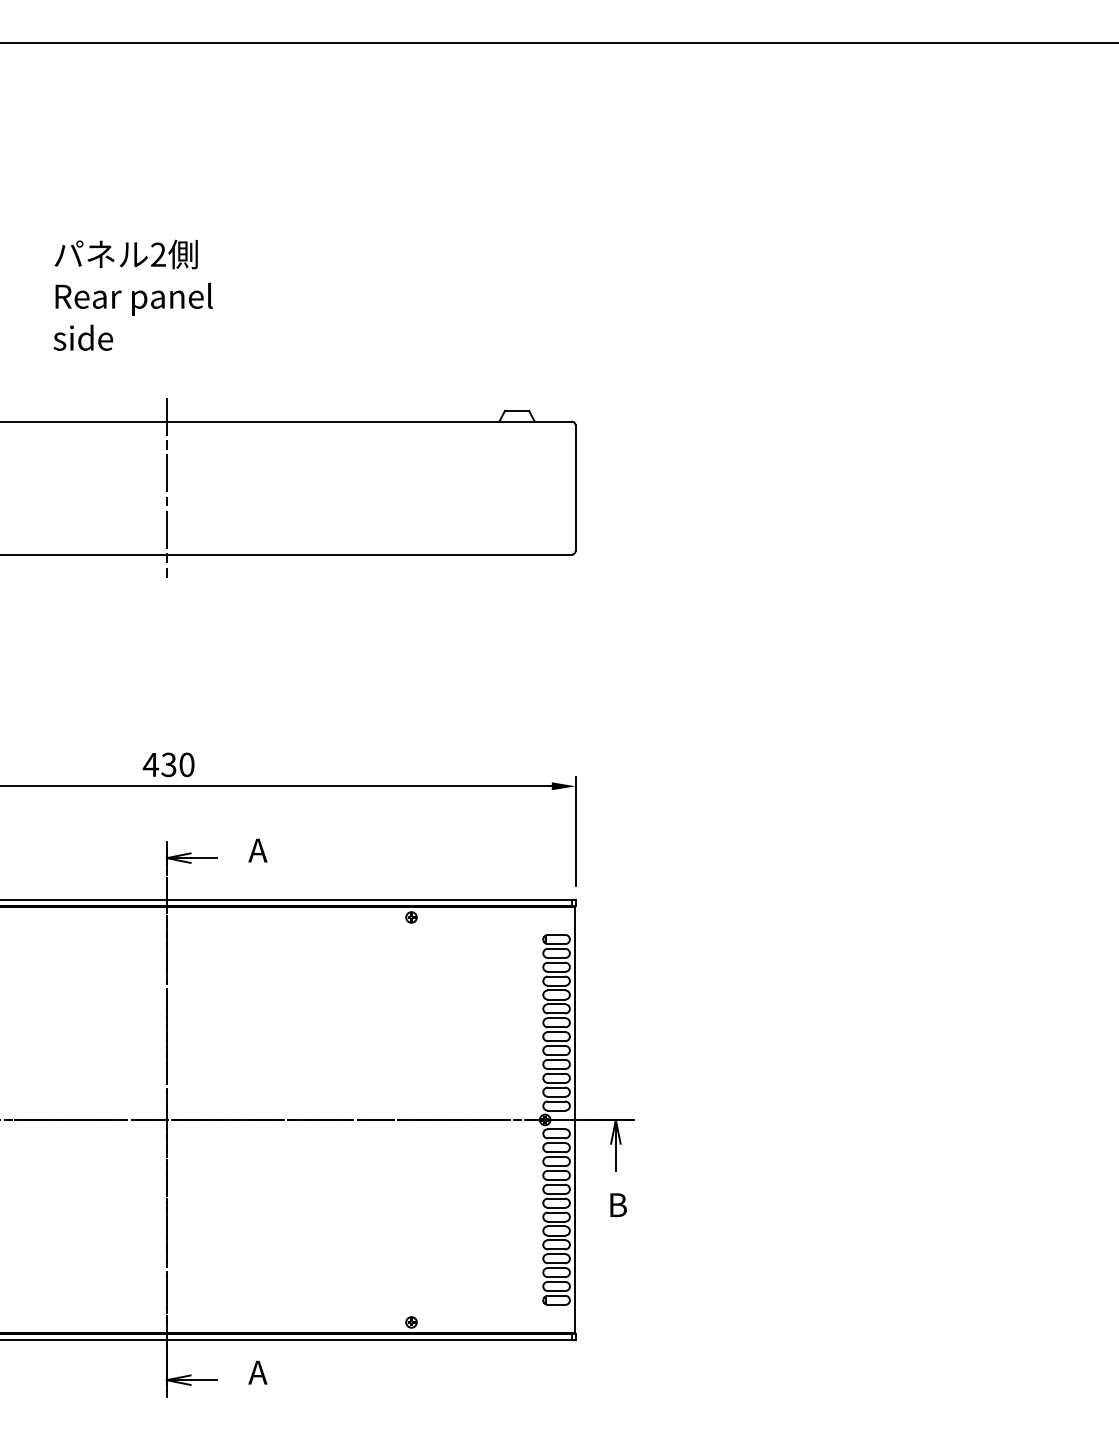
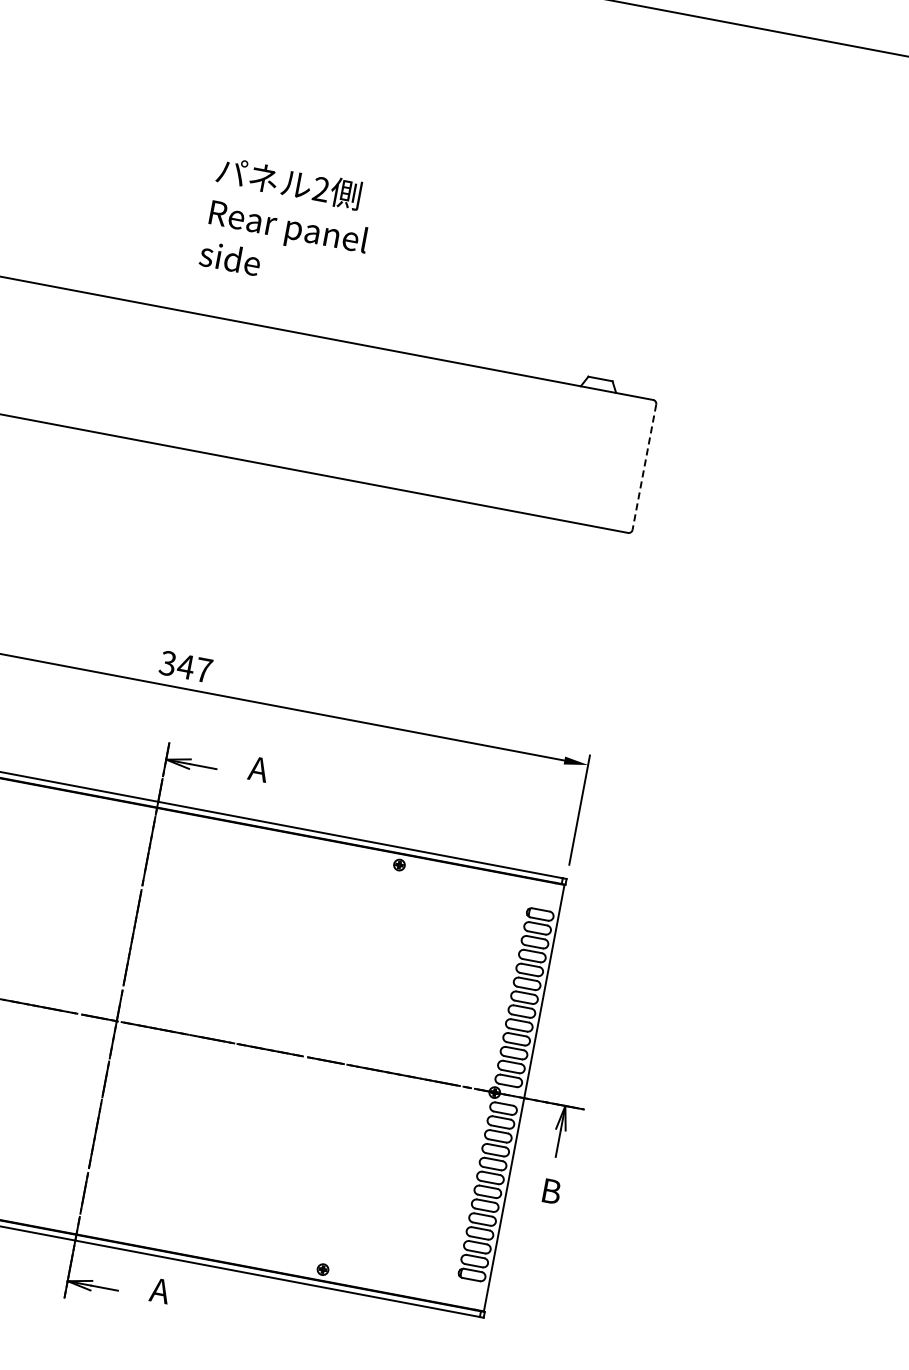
text: (132, 294) -> (287, 224), moved
line: (166, 487) -> (235, 389), removed
line: (575, 488) -> (644, 467), solid -> dashed
text: (168, 764) -> (185, 666), 430 -> 347

